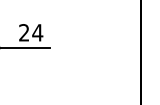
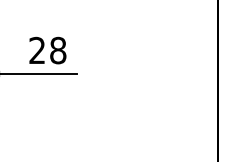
text: (37, 32) -> (57, 50), 24 -> 28

